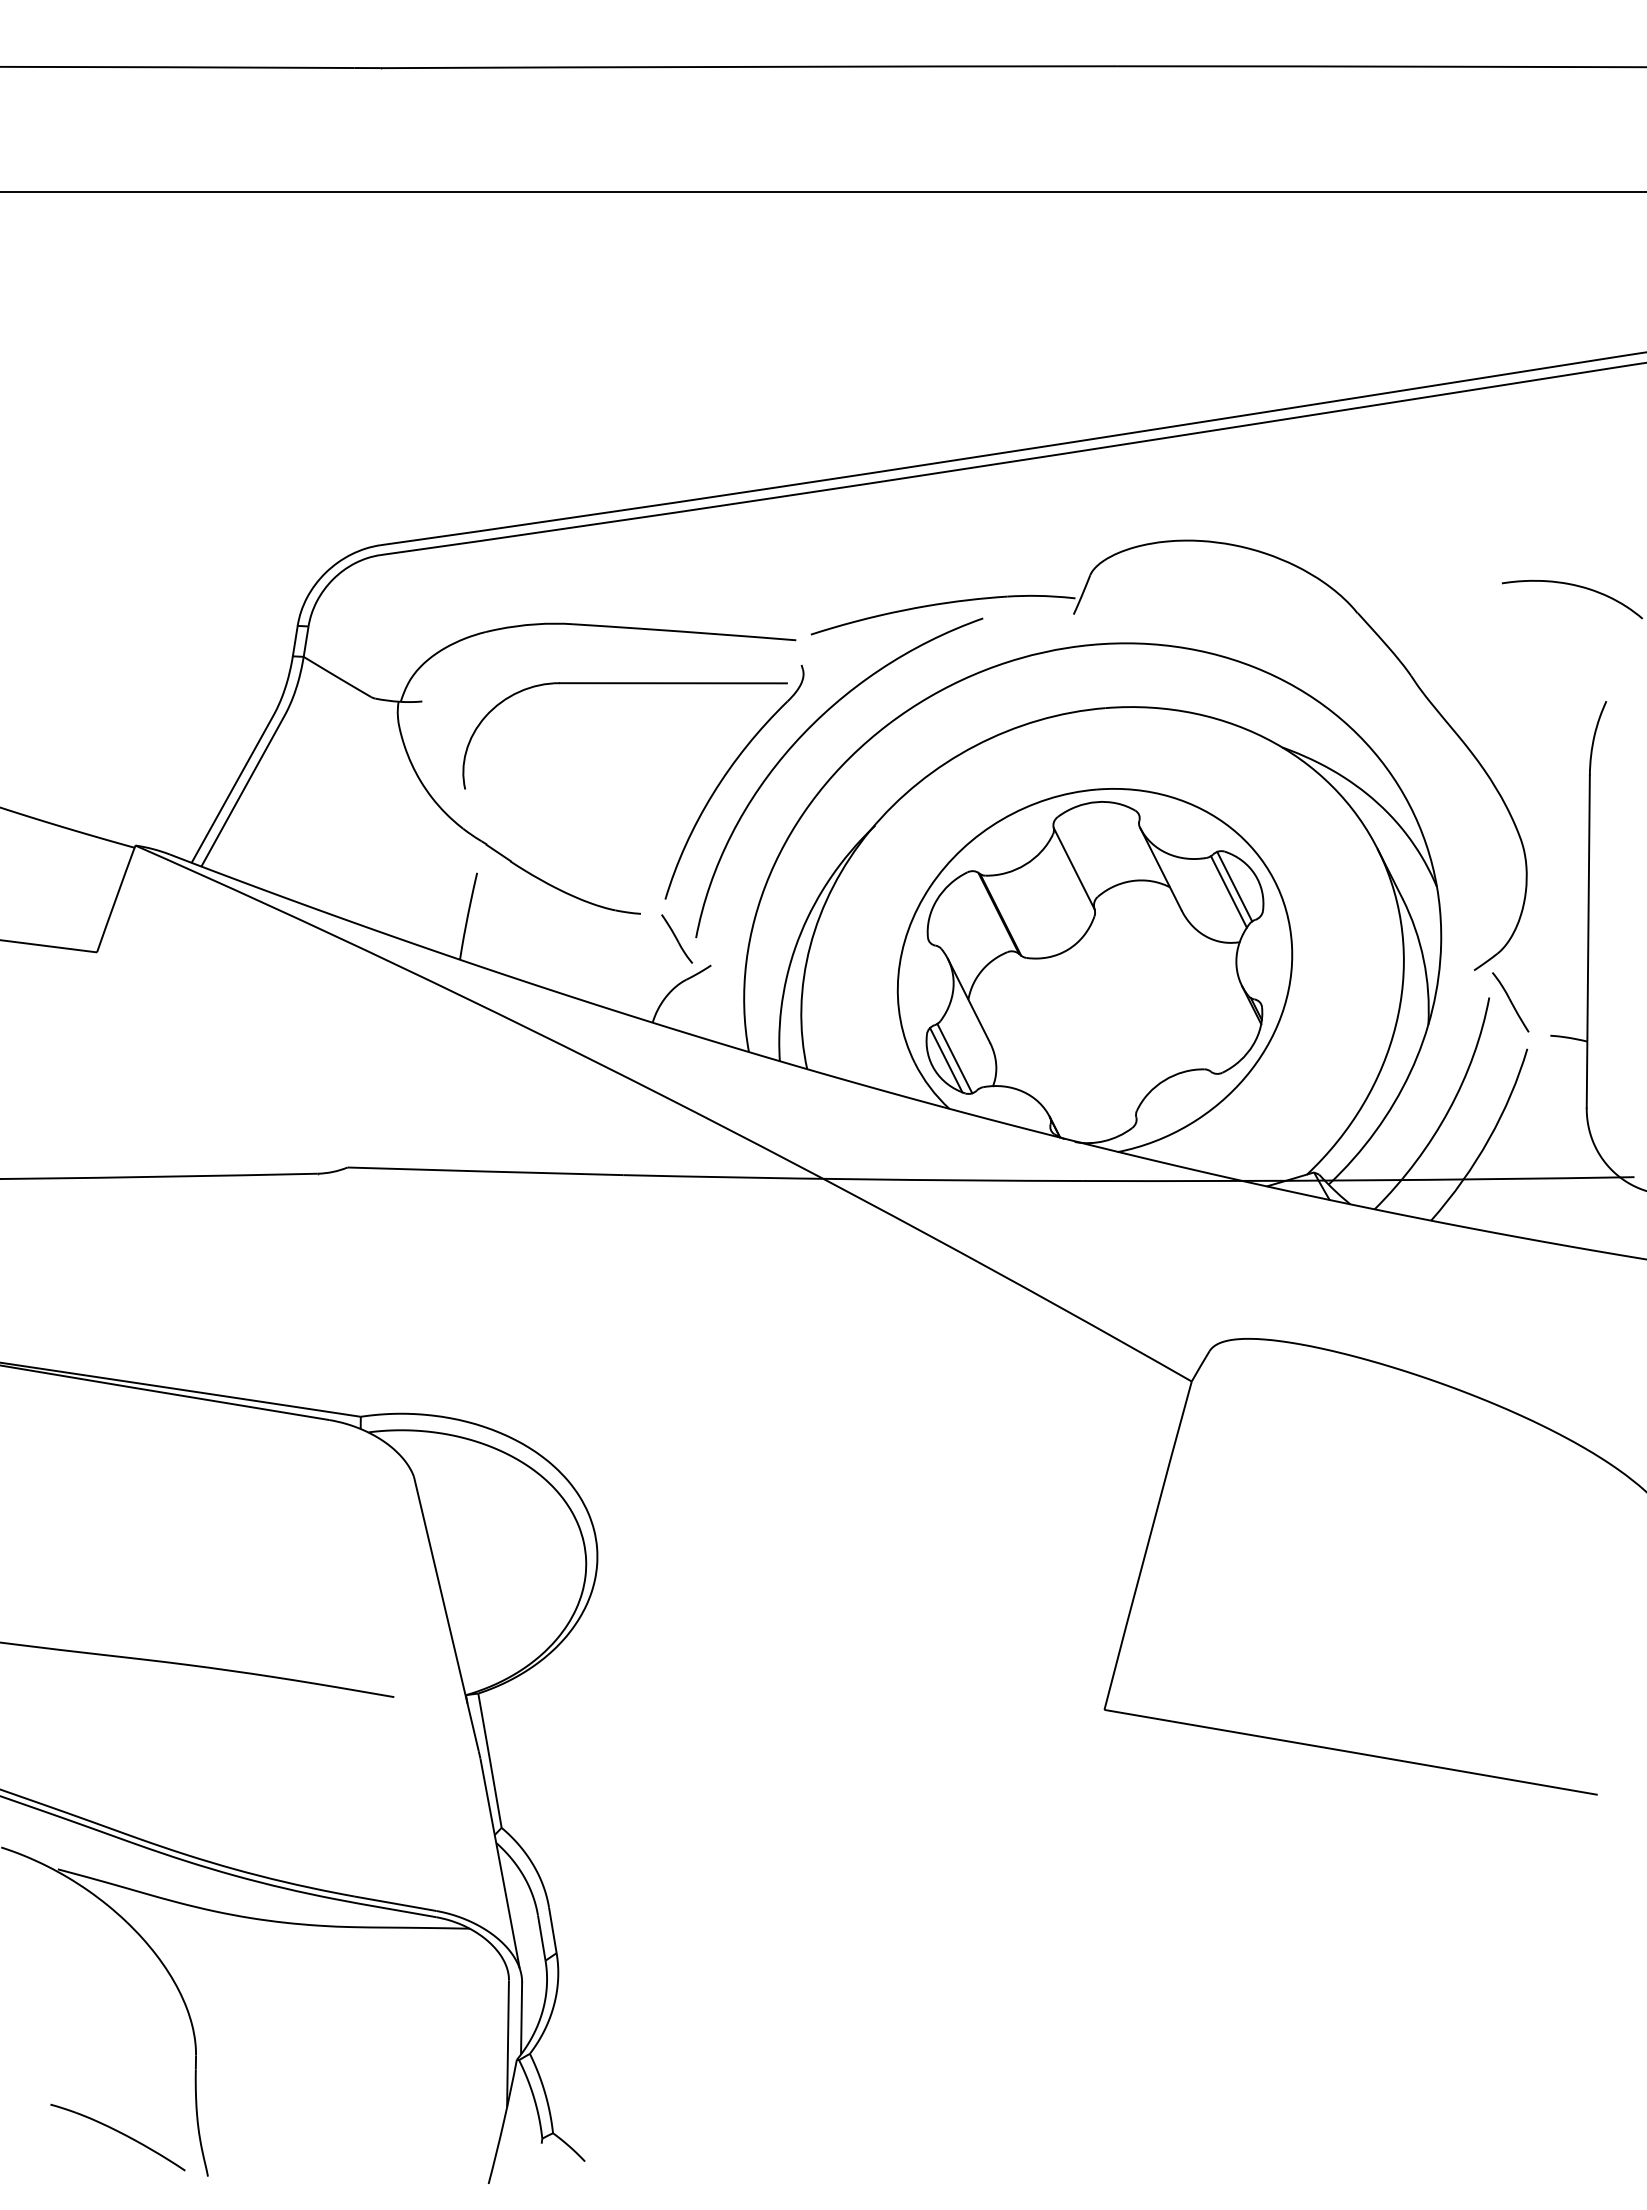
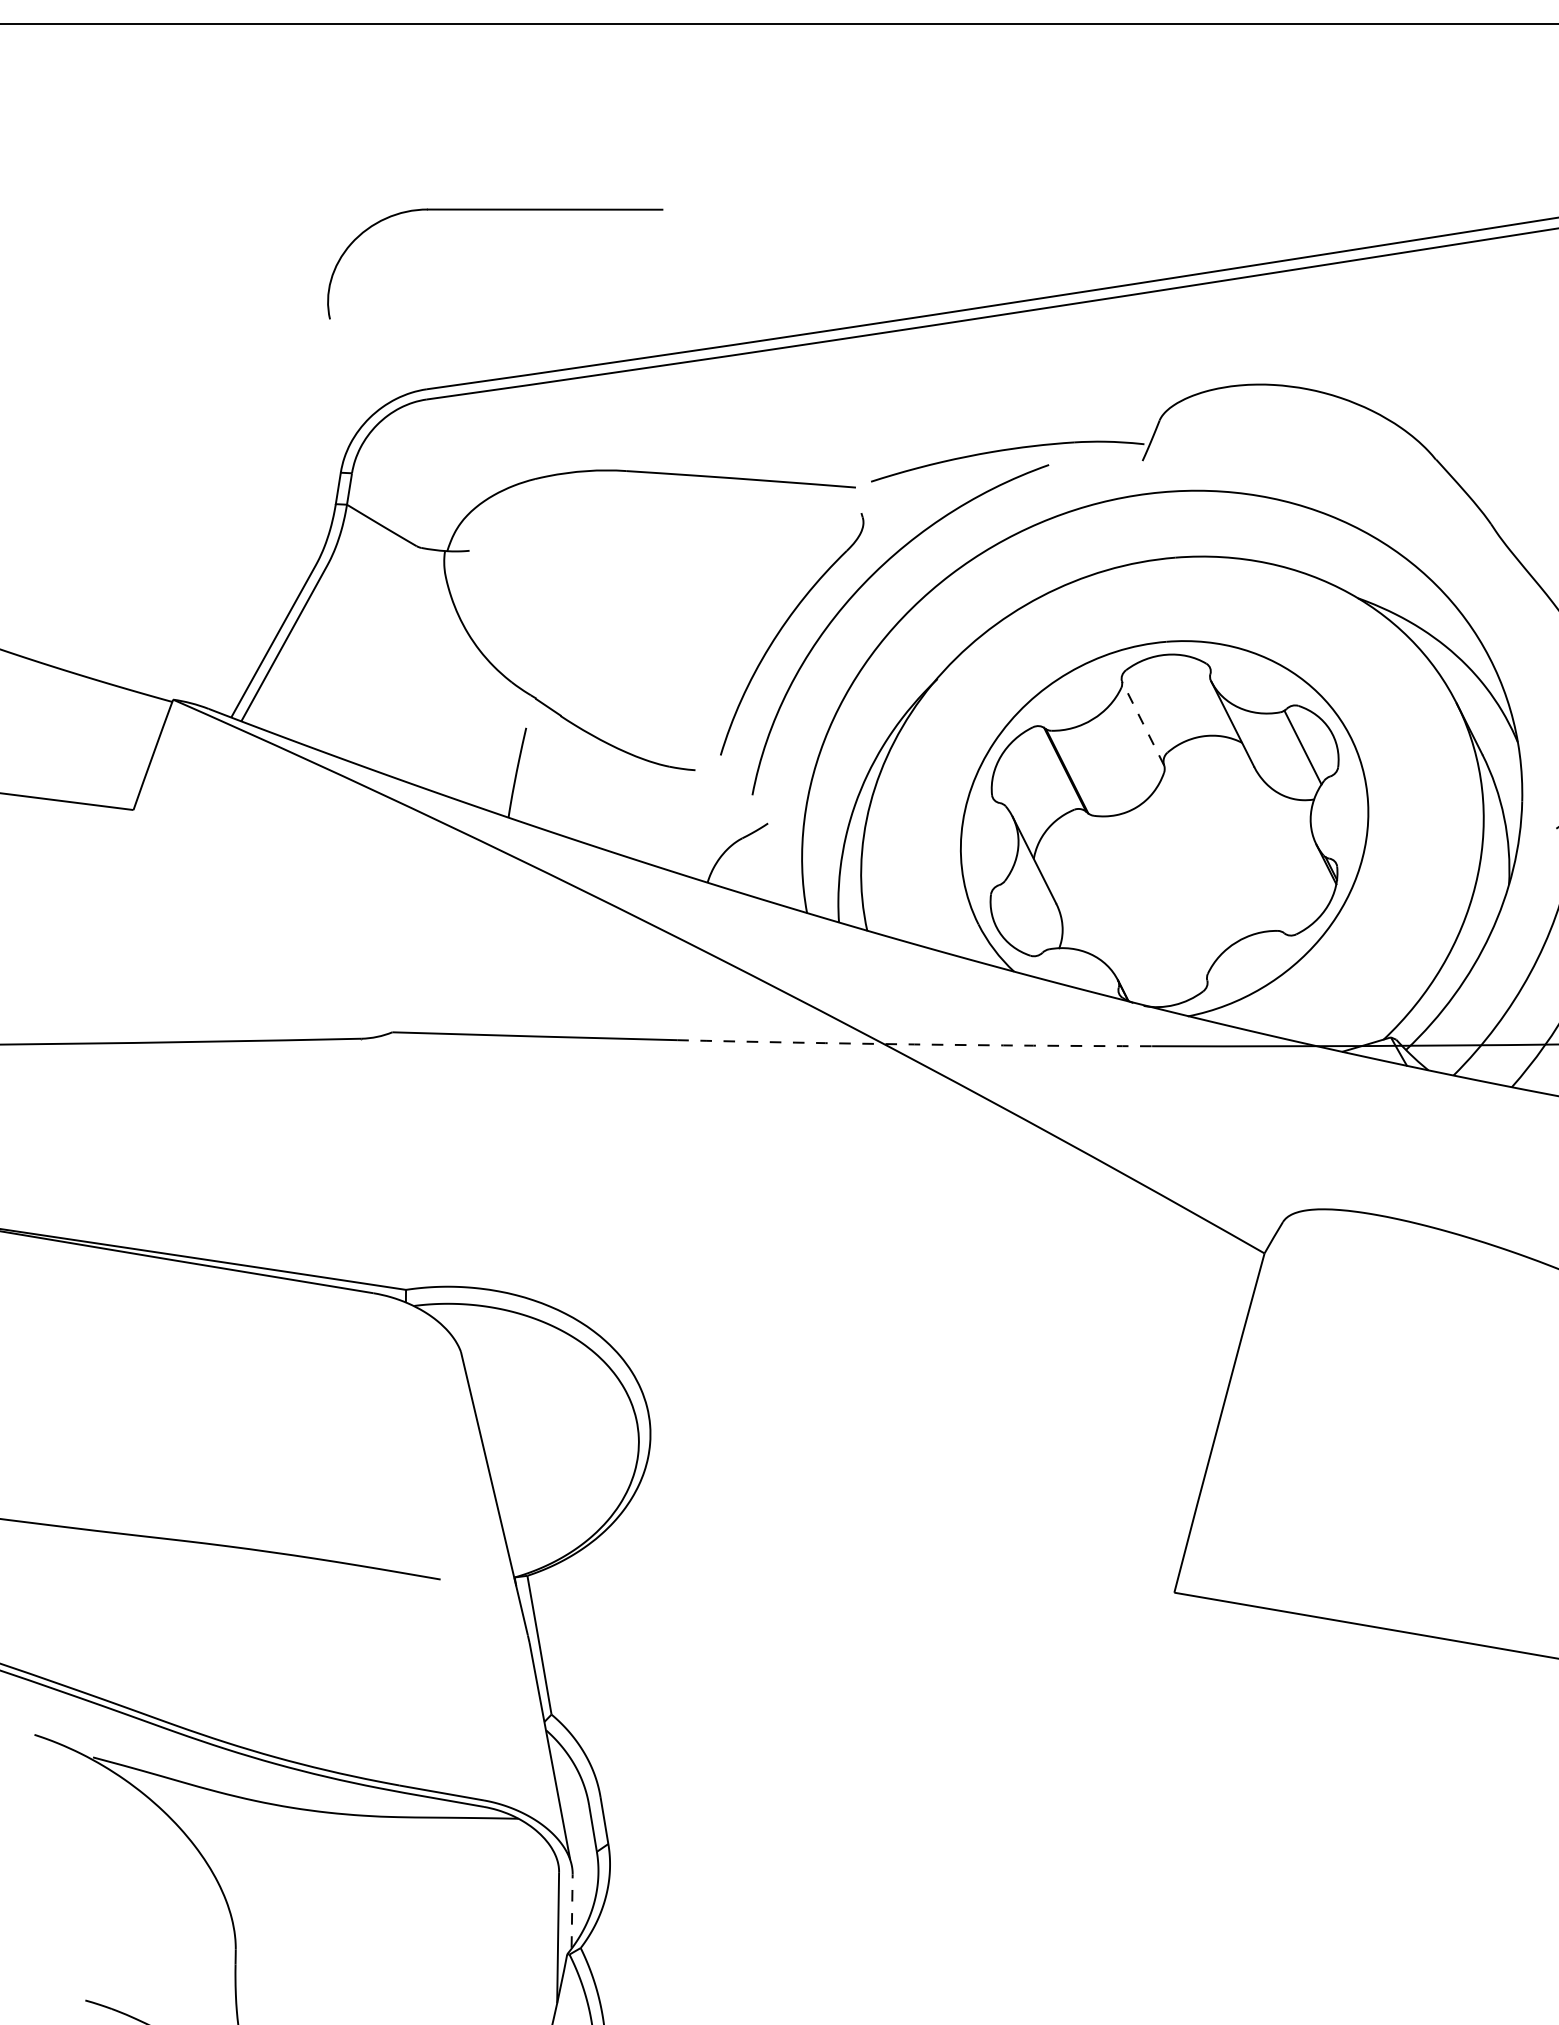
part: (624, 684) -> (494, 210), moved
line: (1074, 868) -> (1143, 723), solid -> dashed
line: (1234, 886) -> (1308, 741), removed
part: (677, 938) -> (733, 795), removed
line: (954, 1058) -> (1019, 919), removed
line: (946, 1060) -> (1011, 921), removed
arc: (853, 1179) -> (915, 1044), solid -> dashed
line: (521, 2017) -> (572, 1910), solid -> dashed

